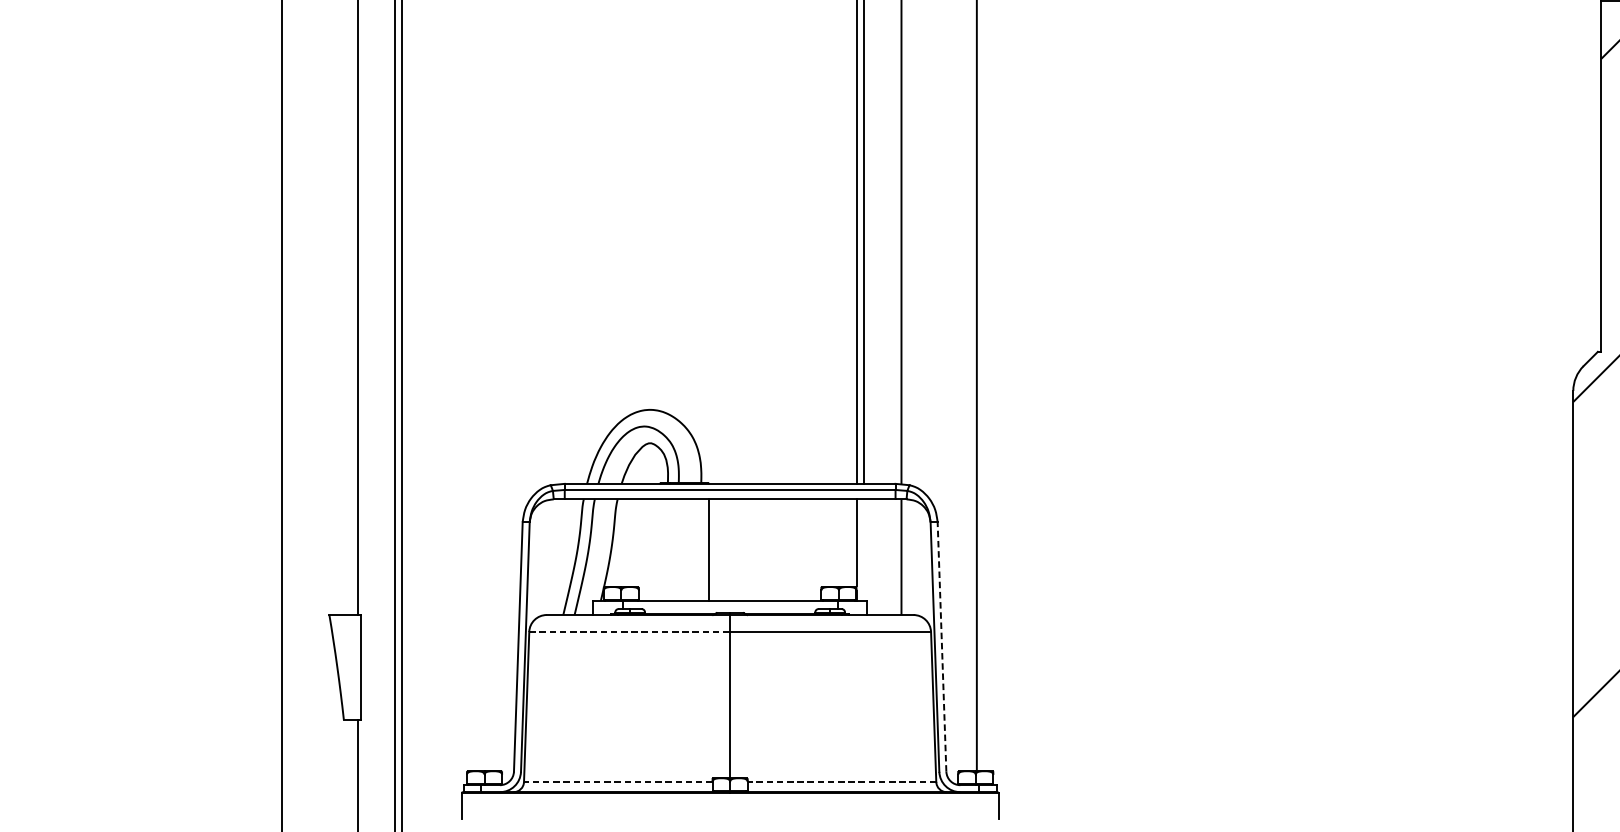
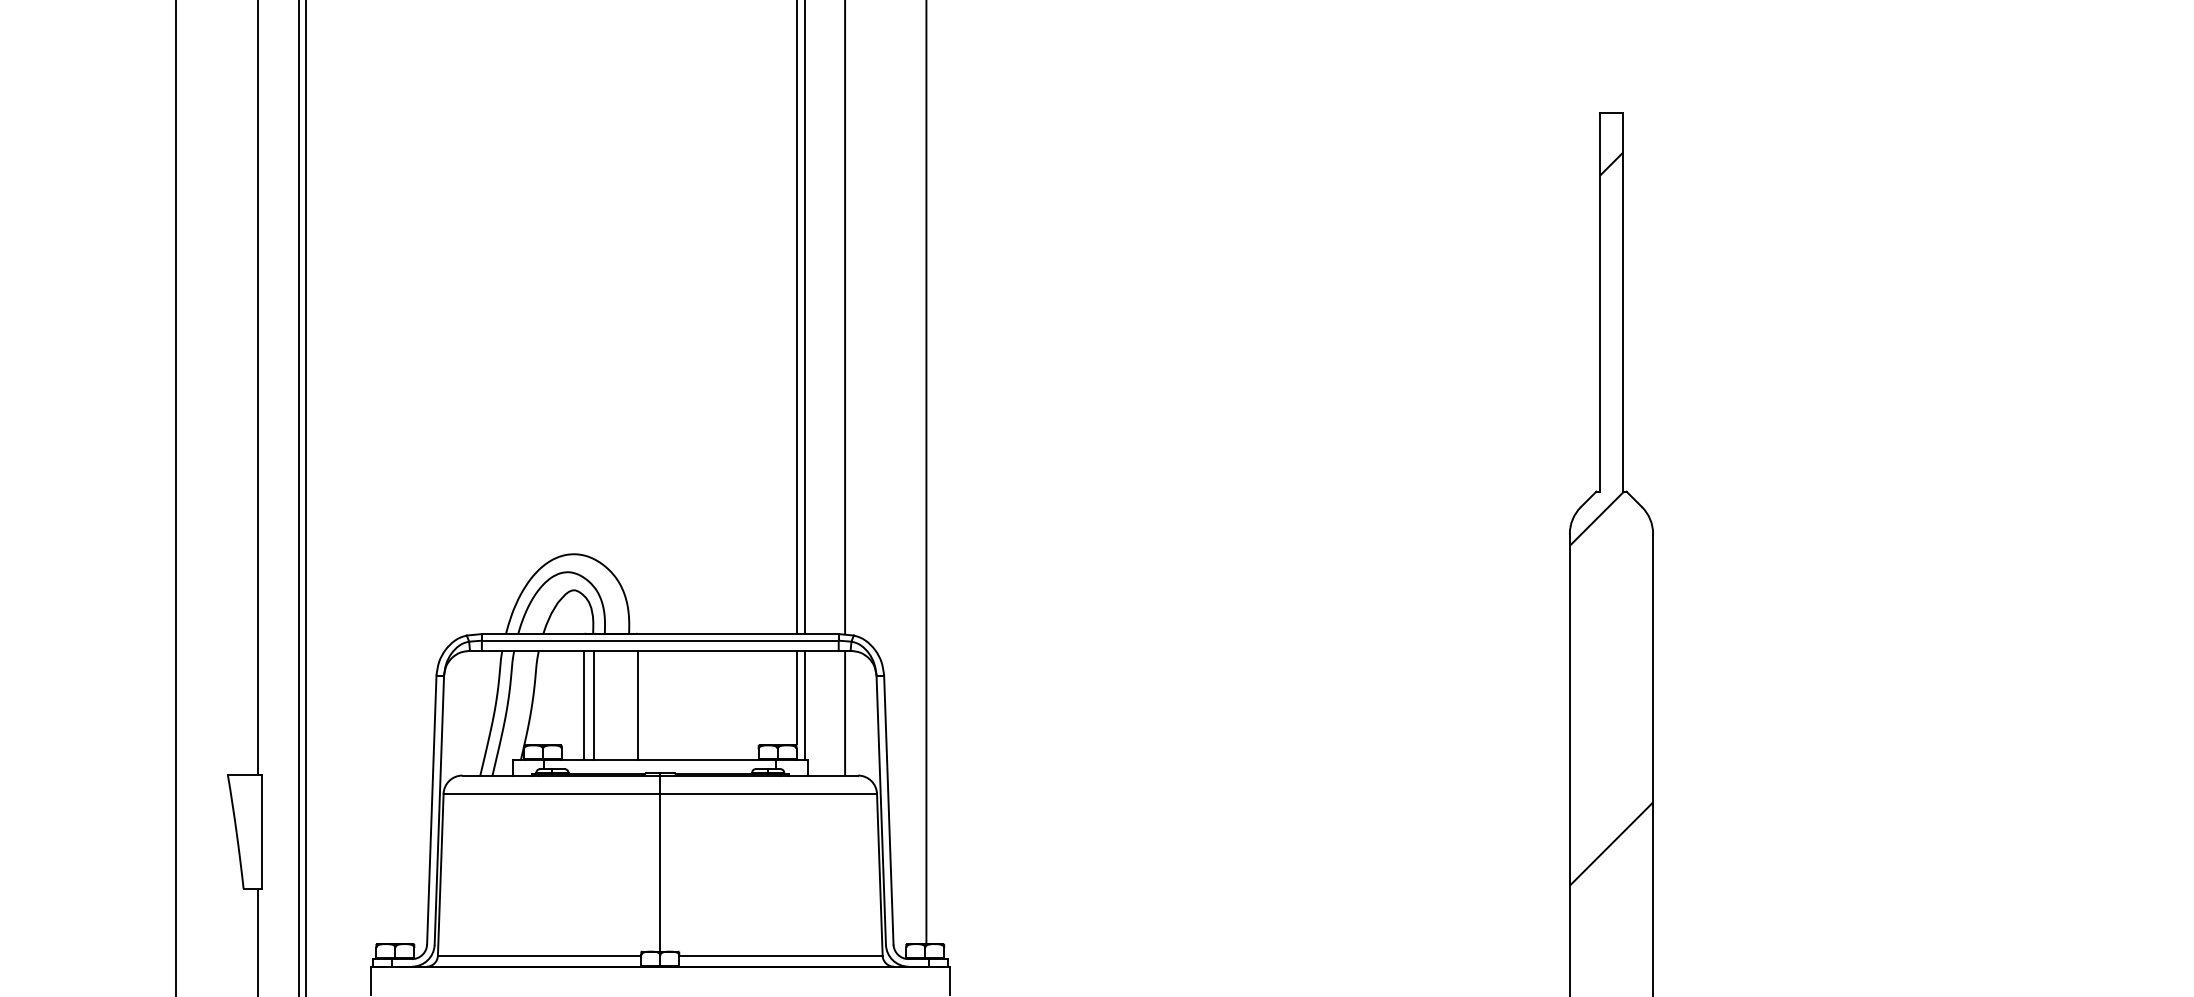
line: (659, 550) -> (584, 705), added
line: (669, 550) -> (594, 705), added
line: (863, 550) -> (804, 705), added
line: (630, 631) -> (552, 793), dashed -> solid
line: (941, 647) -> (888, 810), dashed -> solid
line: (618, 781) -> (539, 955), dashed -> solid
line: (841, 781) -> (780, 955), dashed -> solid

